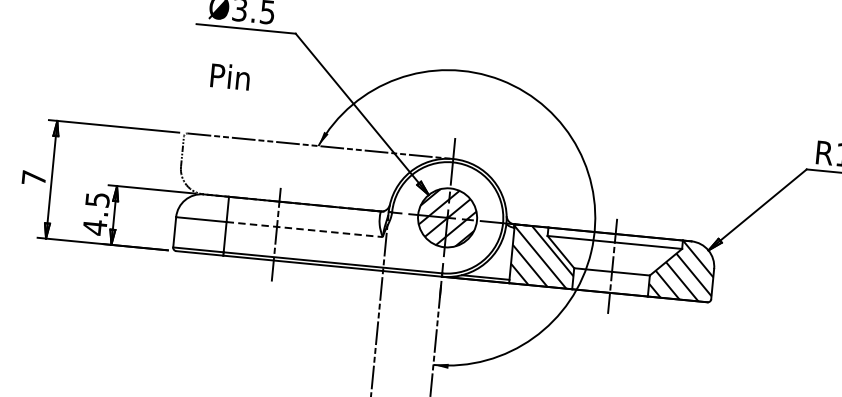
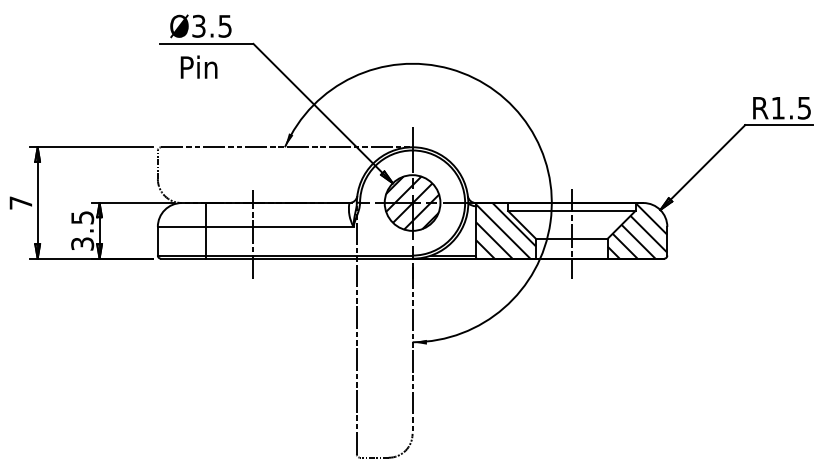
text: (229, 75) -> (198, 66), moved
text: (94, 227) -> (82, 243), 4.5 -> 3.5
line: (304, 229) -> (279, 226), dashed -> solid

